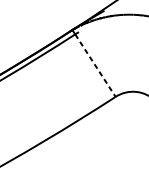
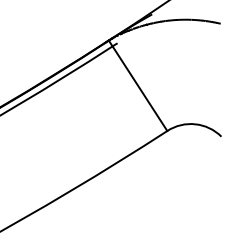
line: (95, 66) -> (140, 89), dashed -> solid

